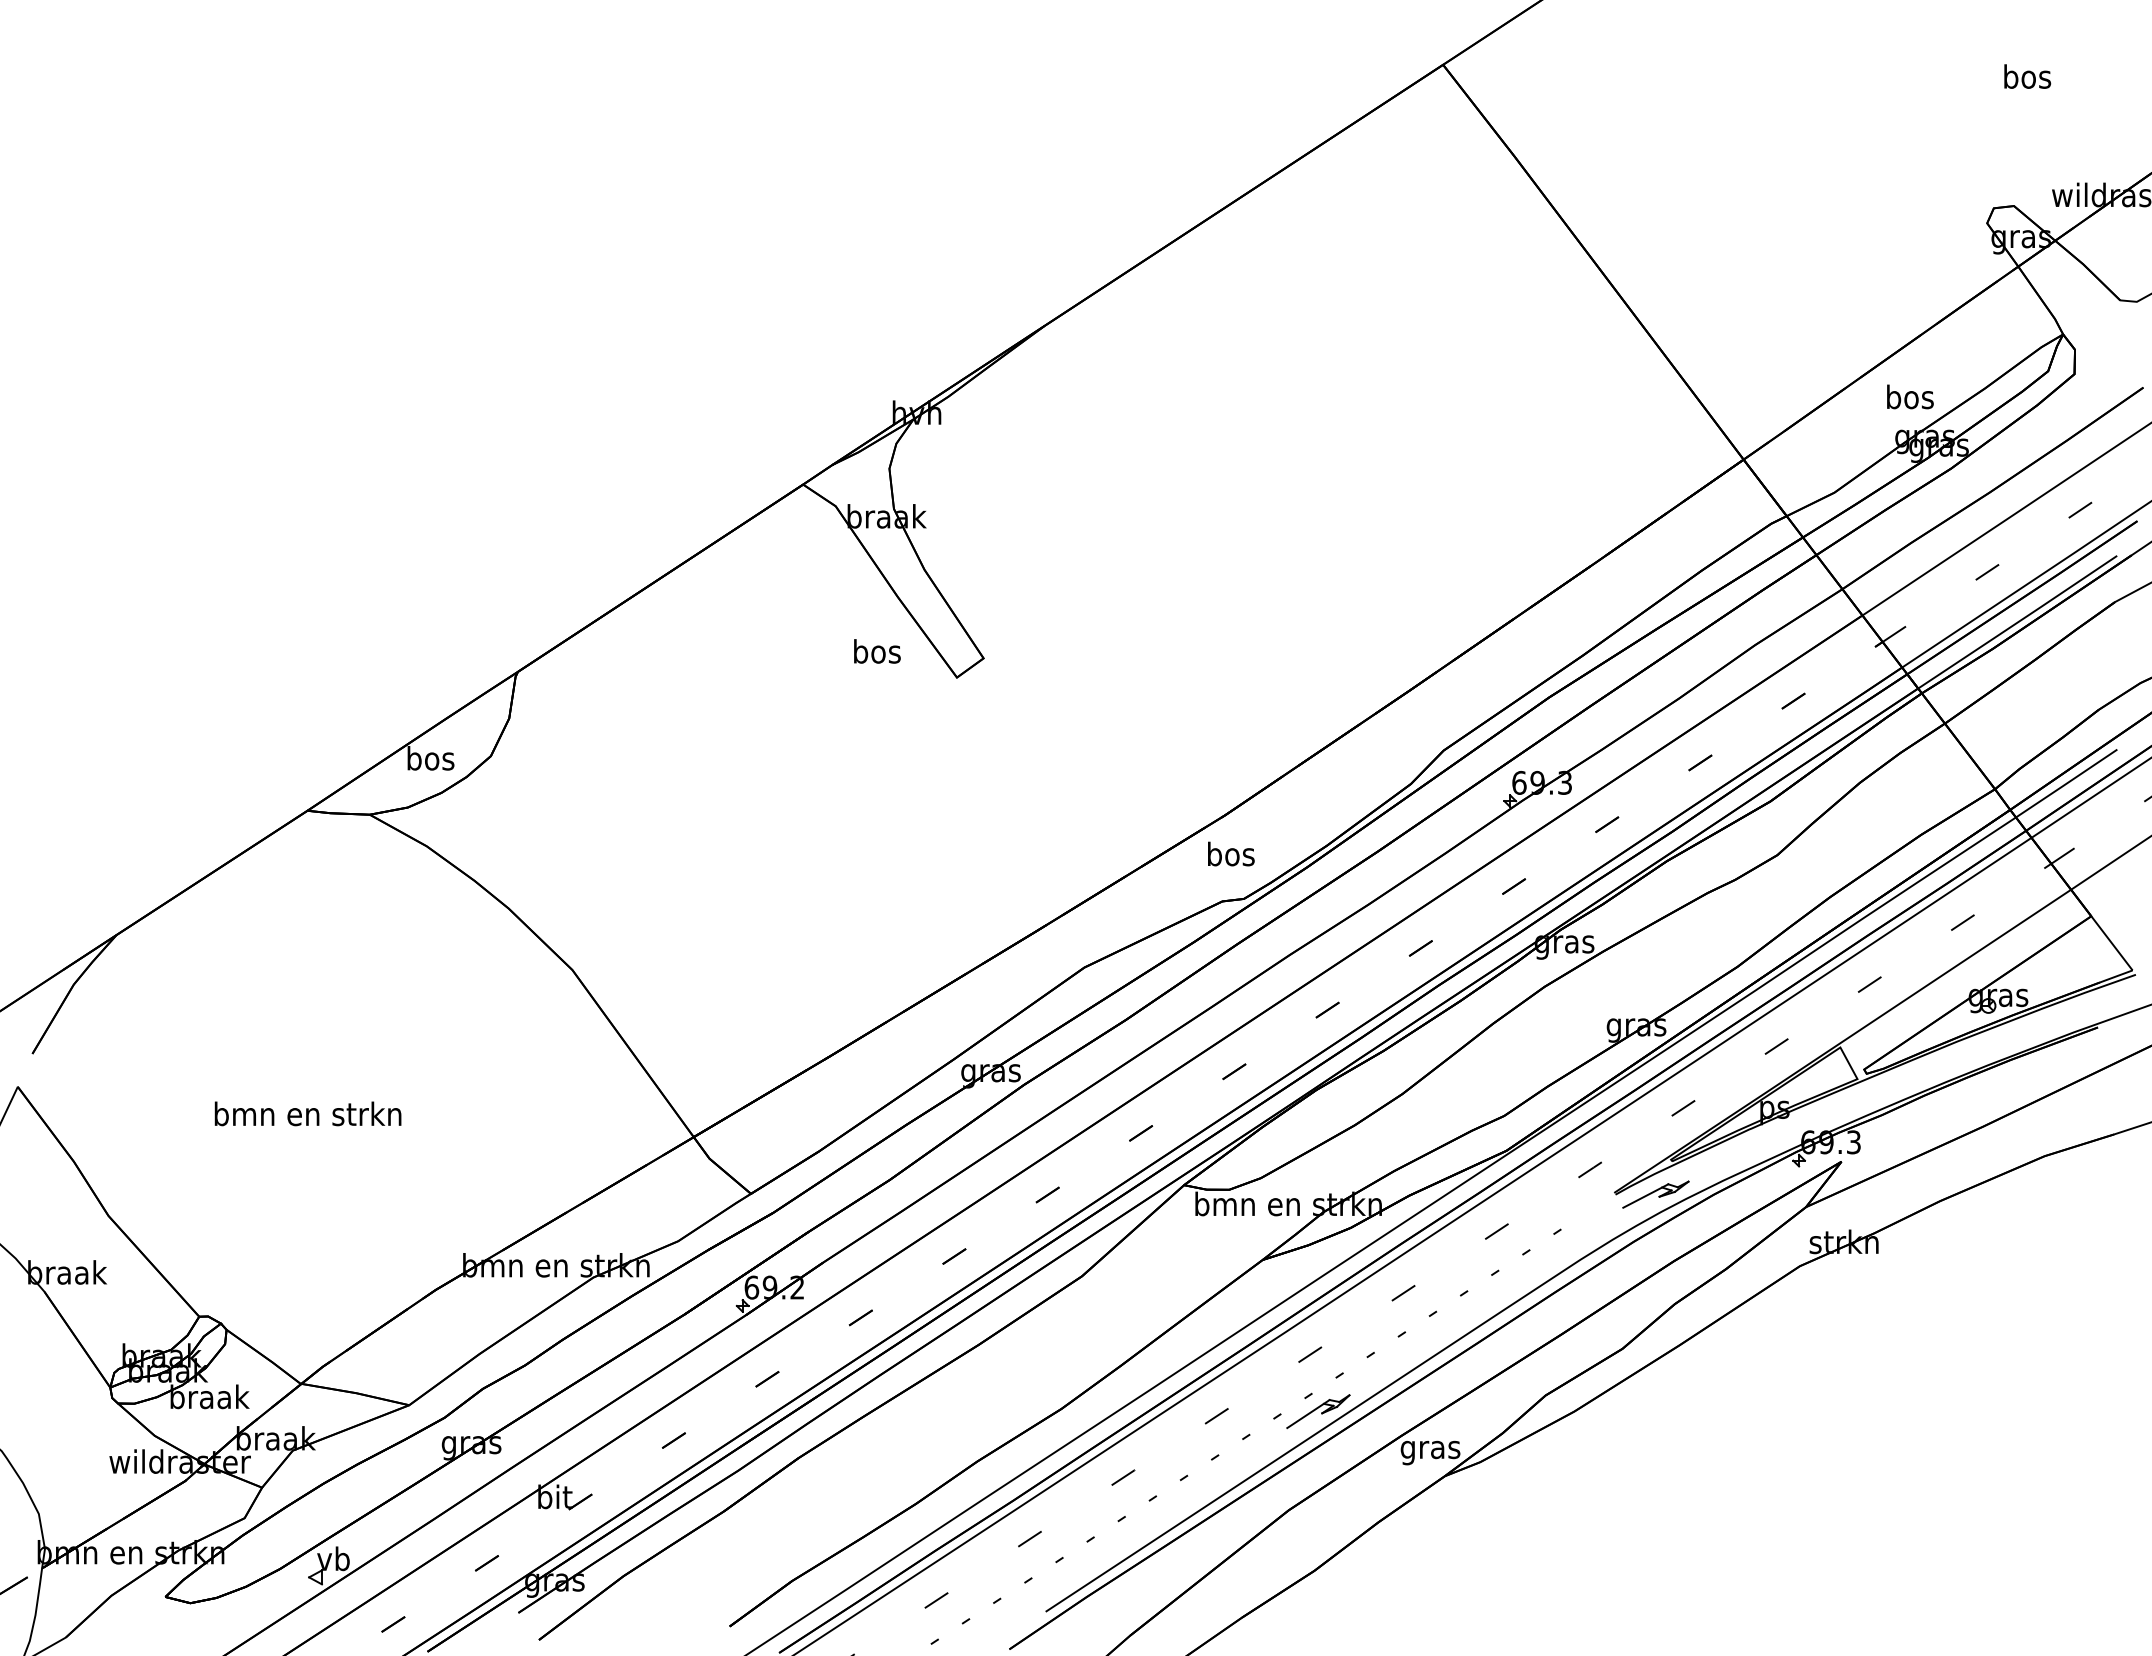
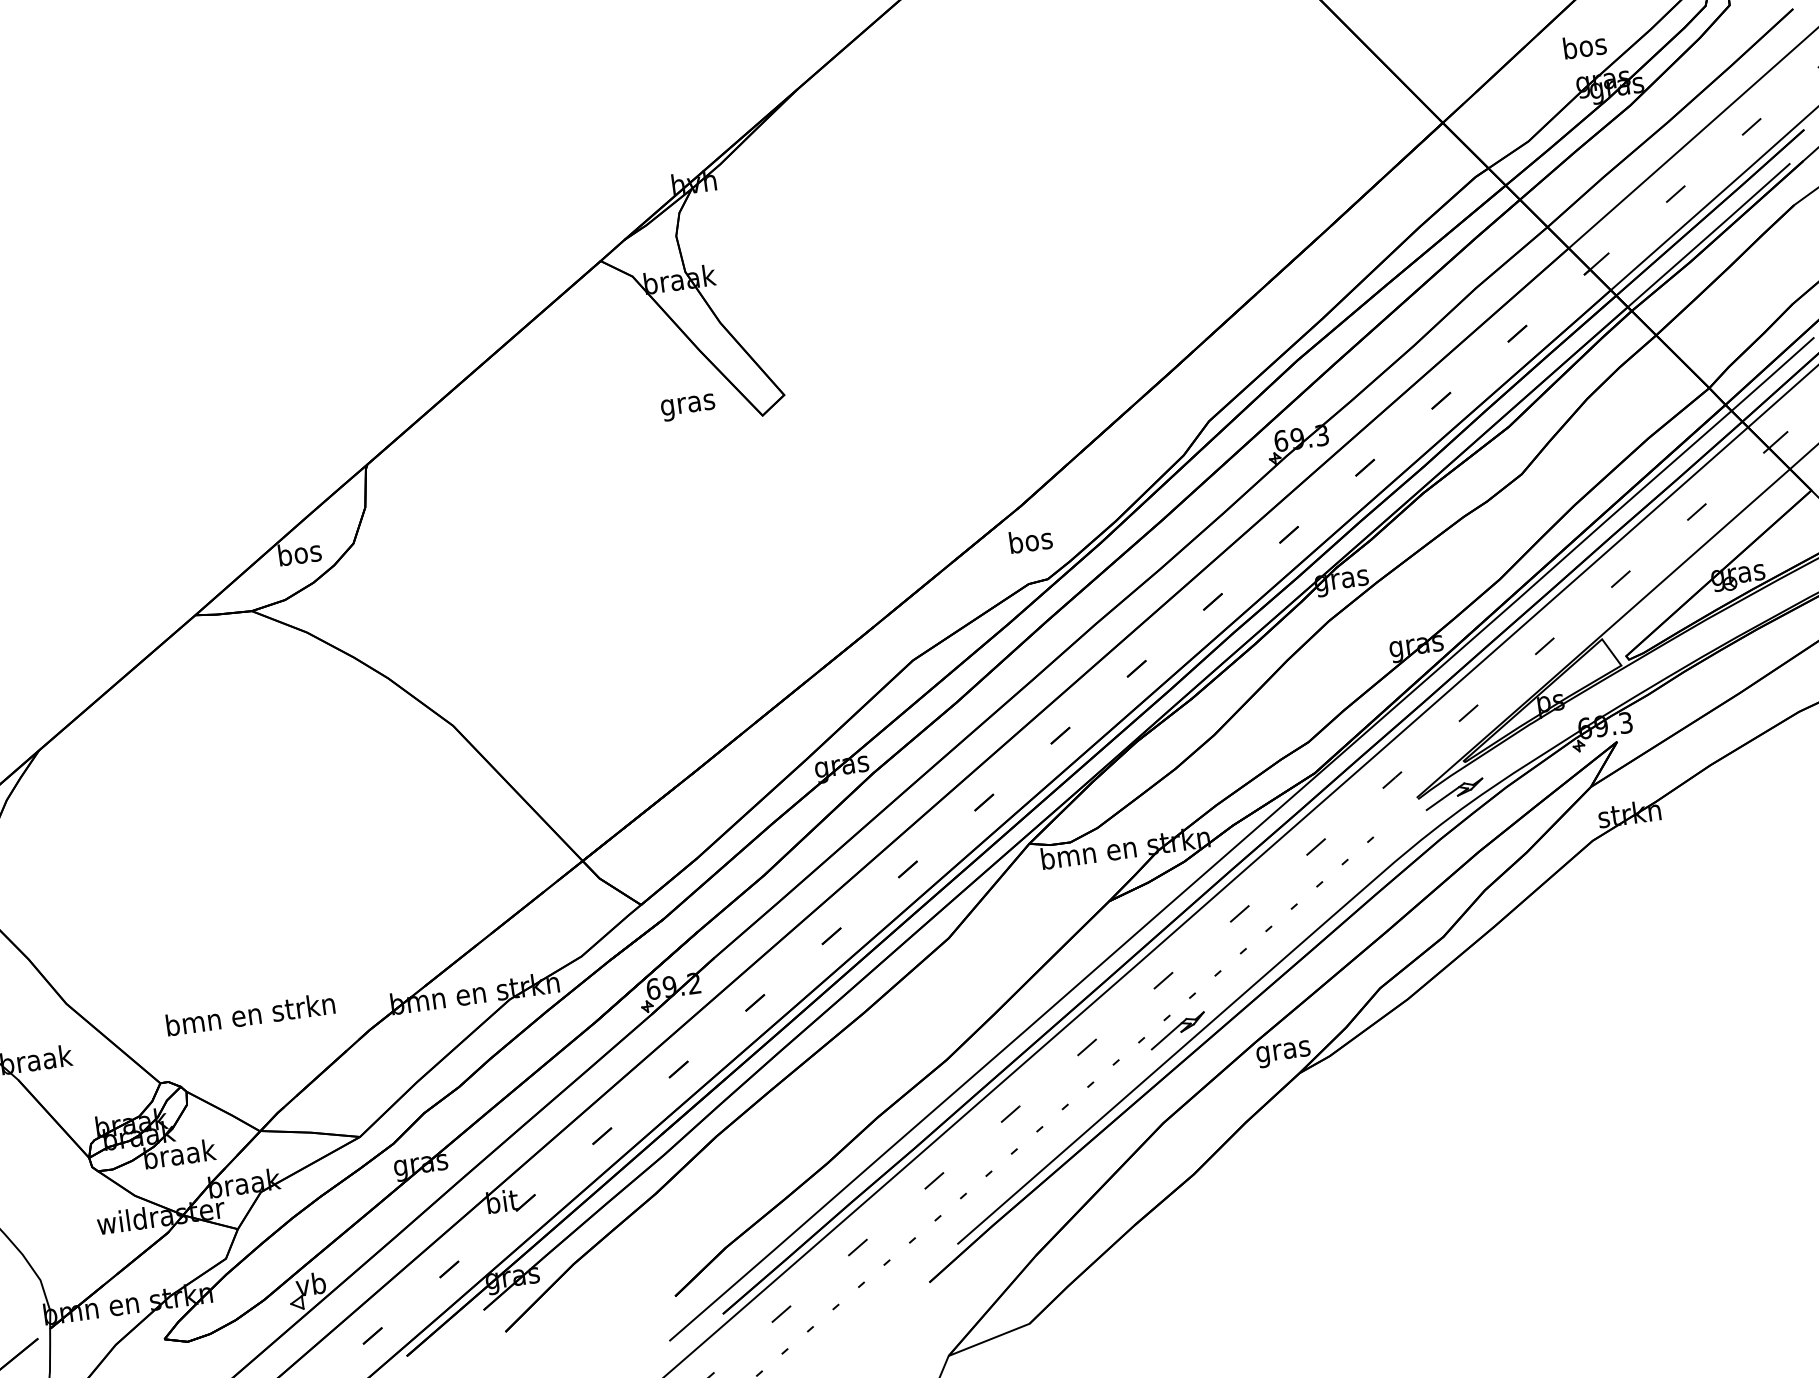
text: (876, 654) -> (687, 404), bos -> gras
text: (307, 1113) -> (250, 1014), moved

